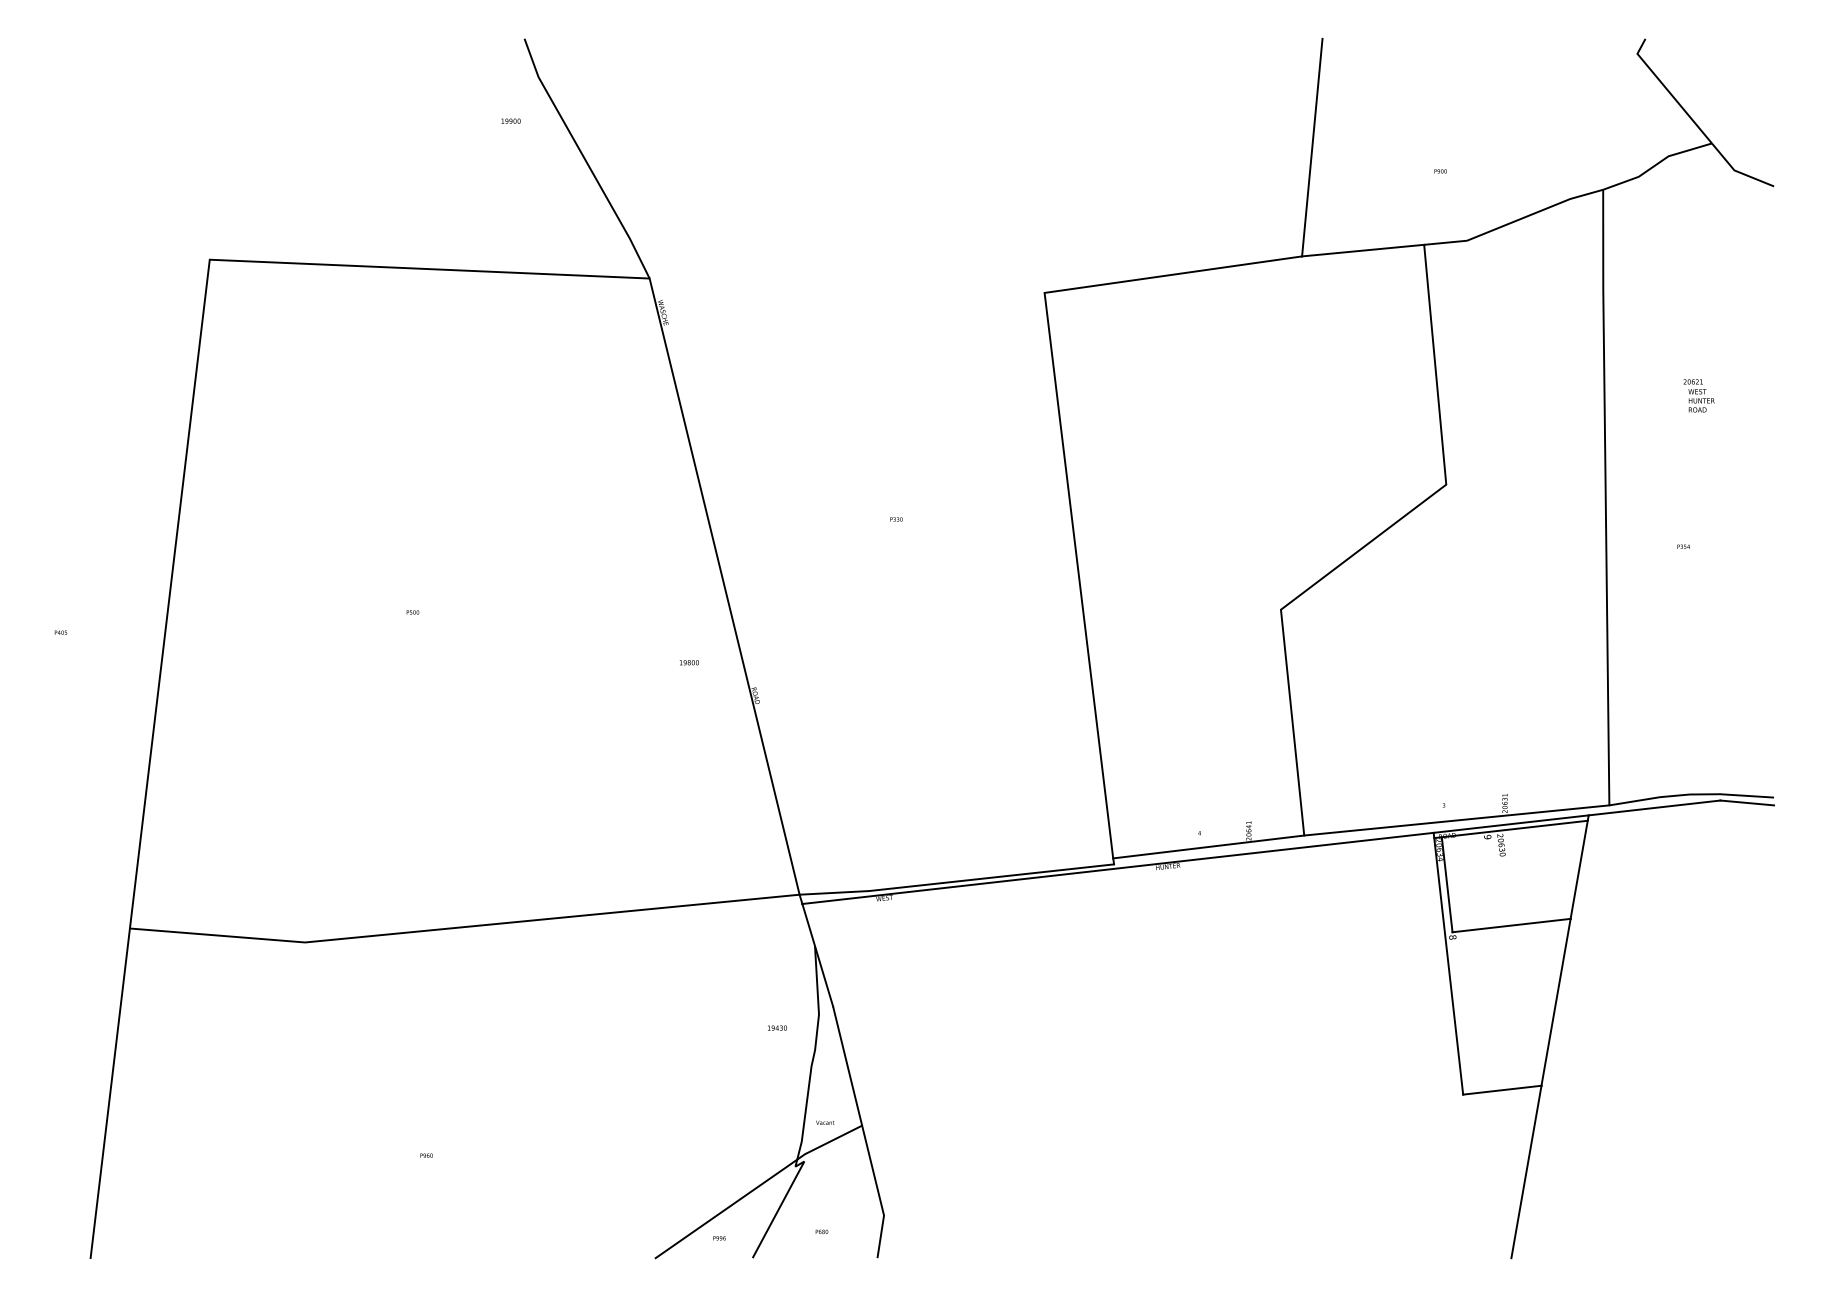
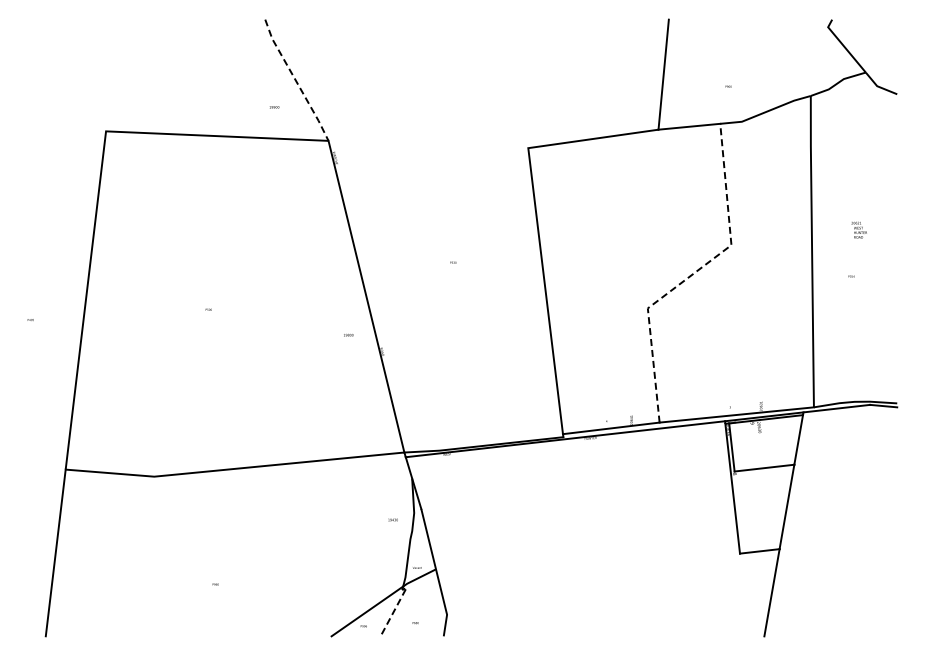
text: (511, 121) -> (274, 107), moved
line: (584, 159) -> (295, 80), solid -> dashed
text: (1697, 394) -> (858, 229), moved
line: (1369, 542) -> (692, 274), solid -> dashed
line: (784, 1199) -> (396, 606), solid -> dashed

